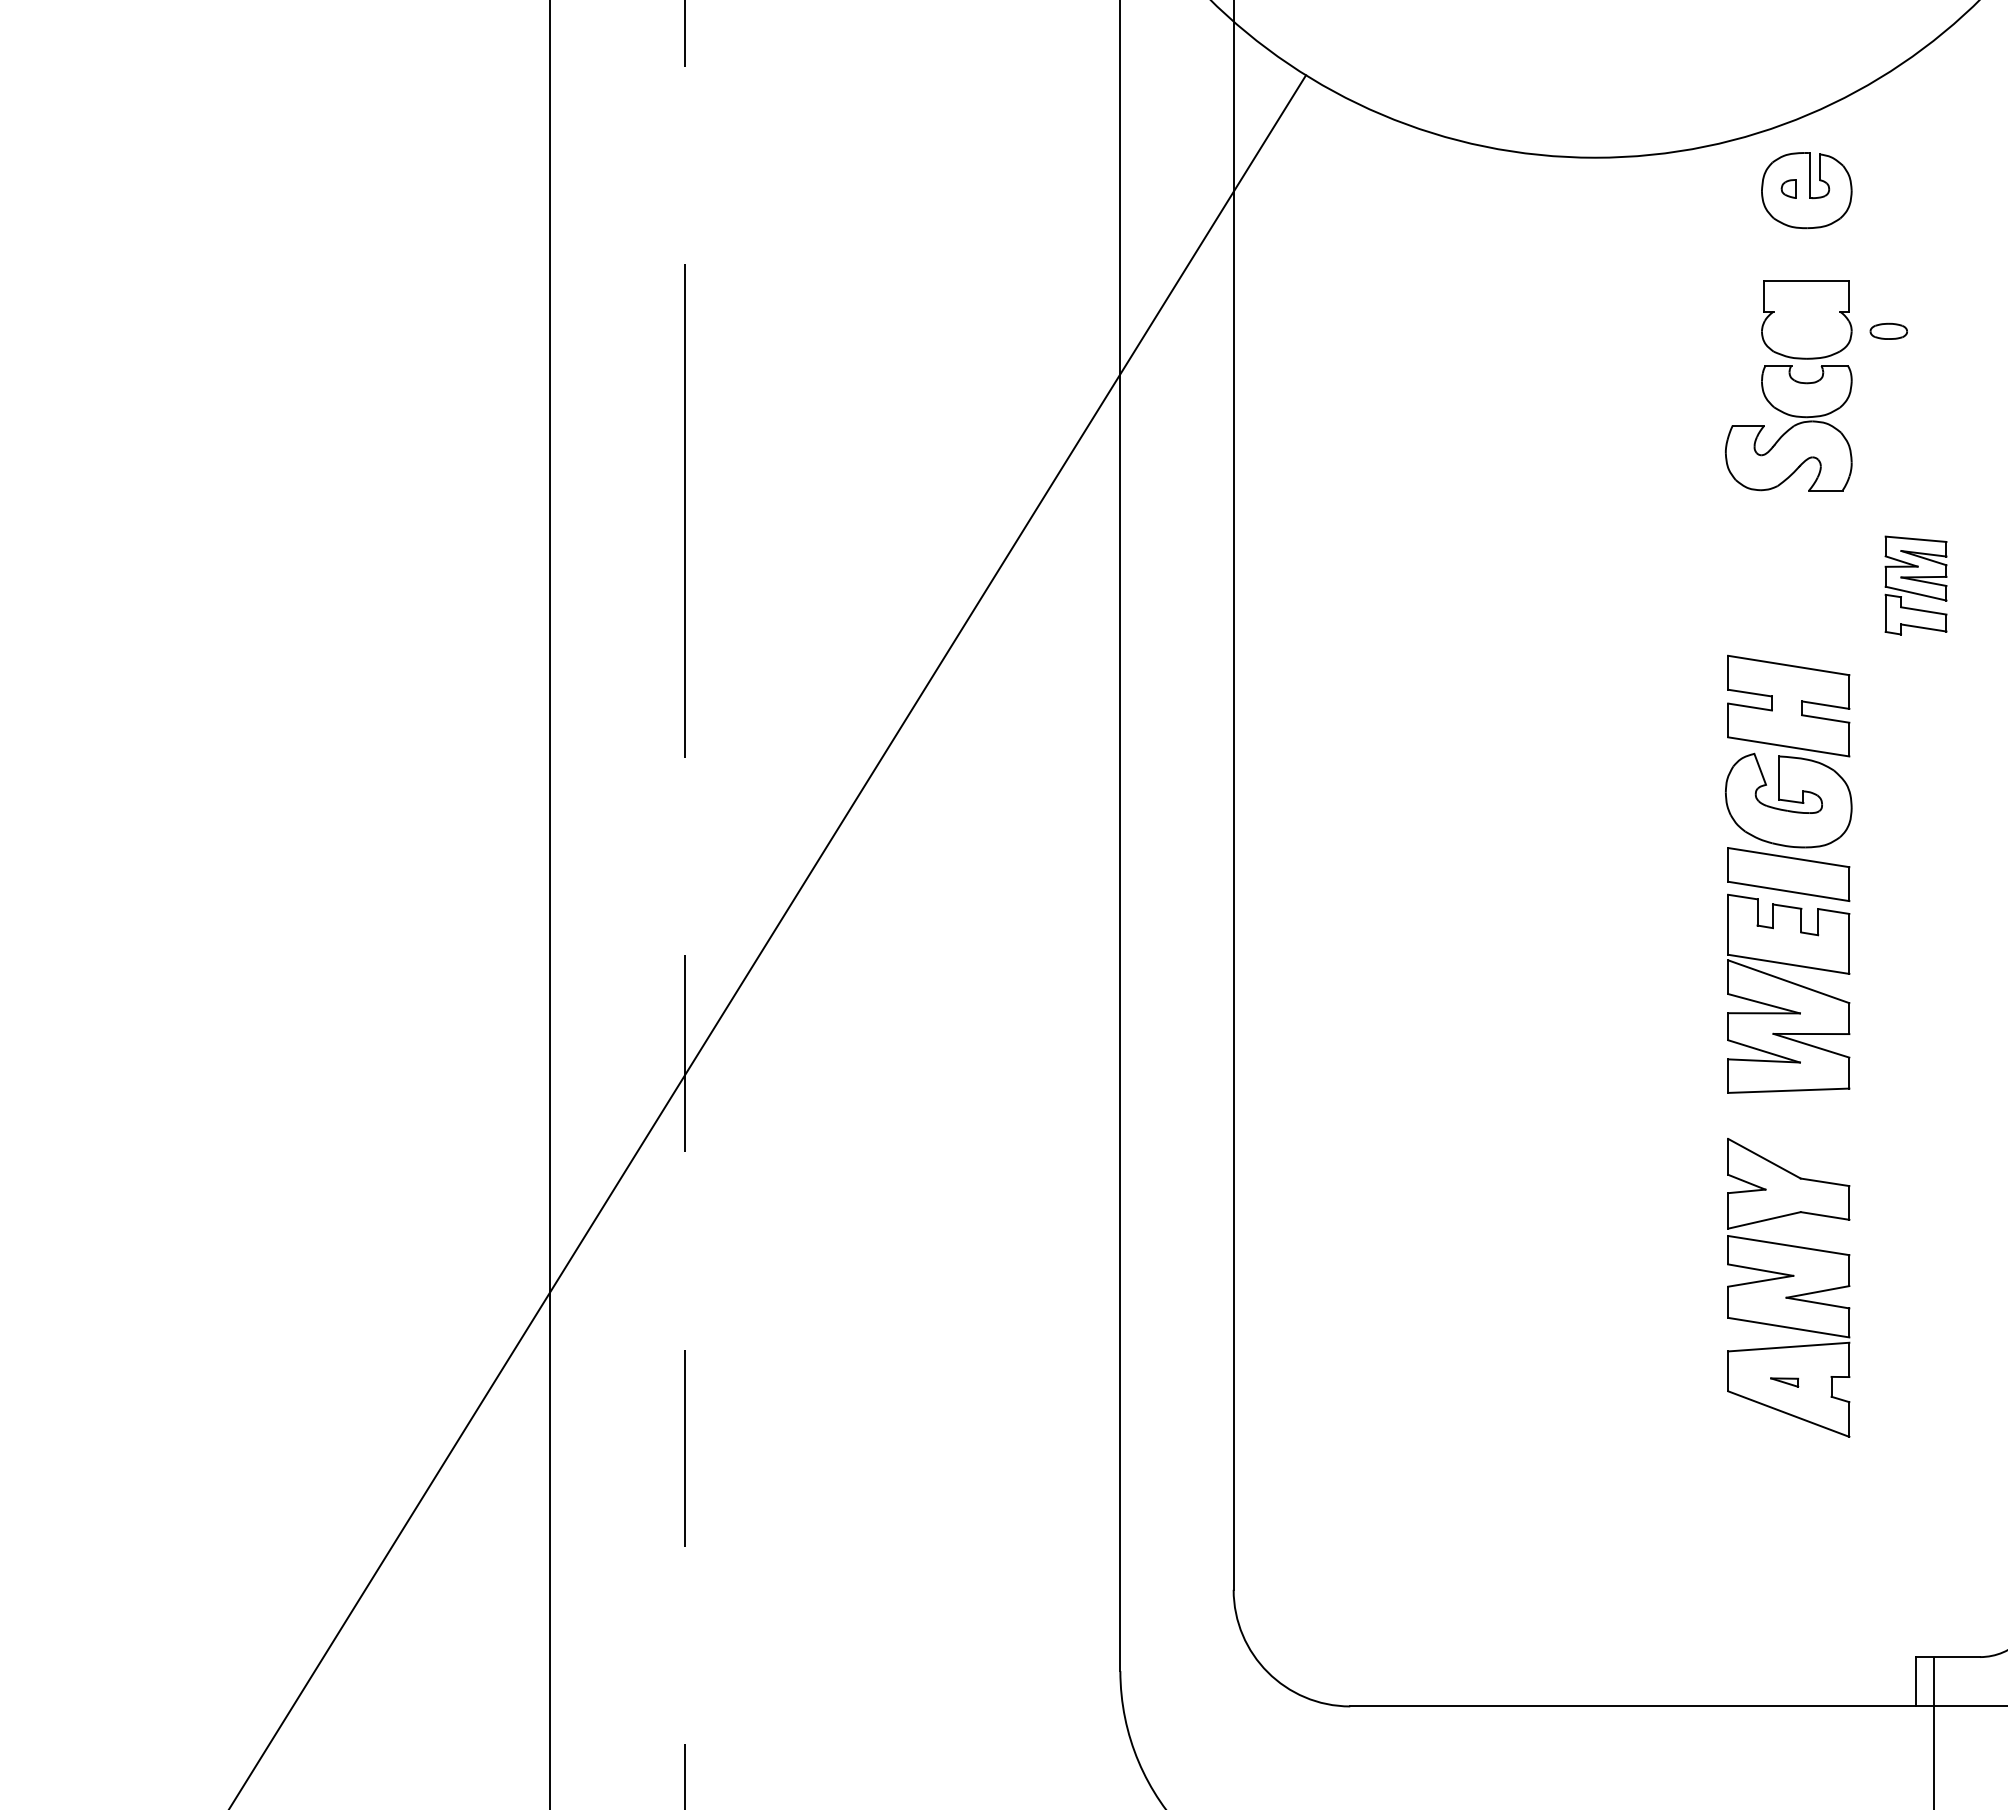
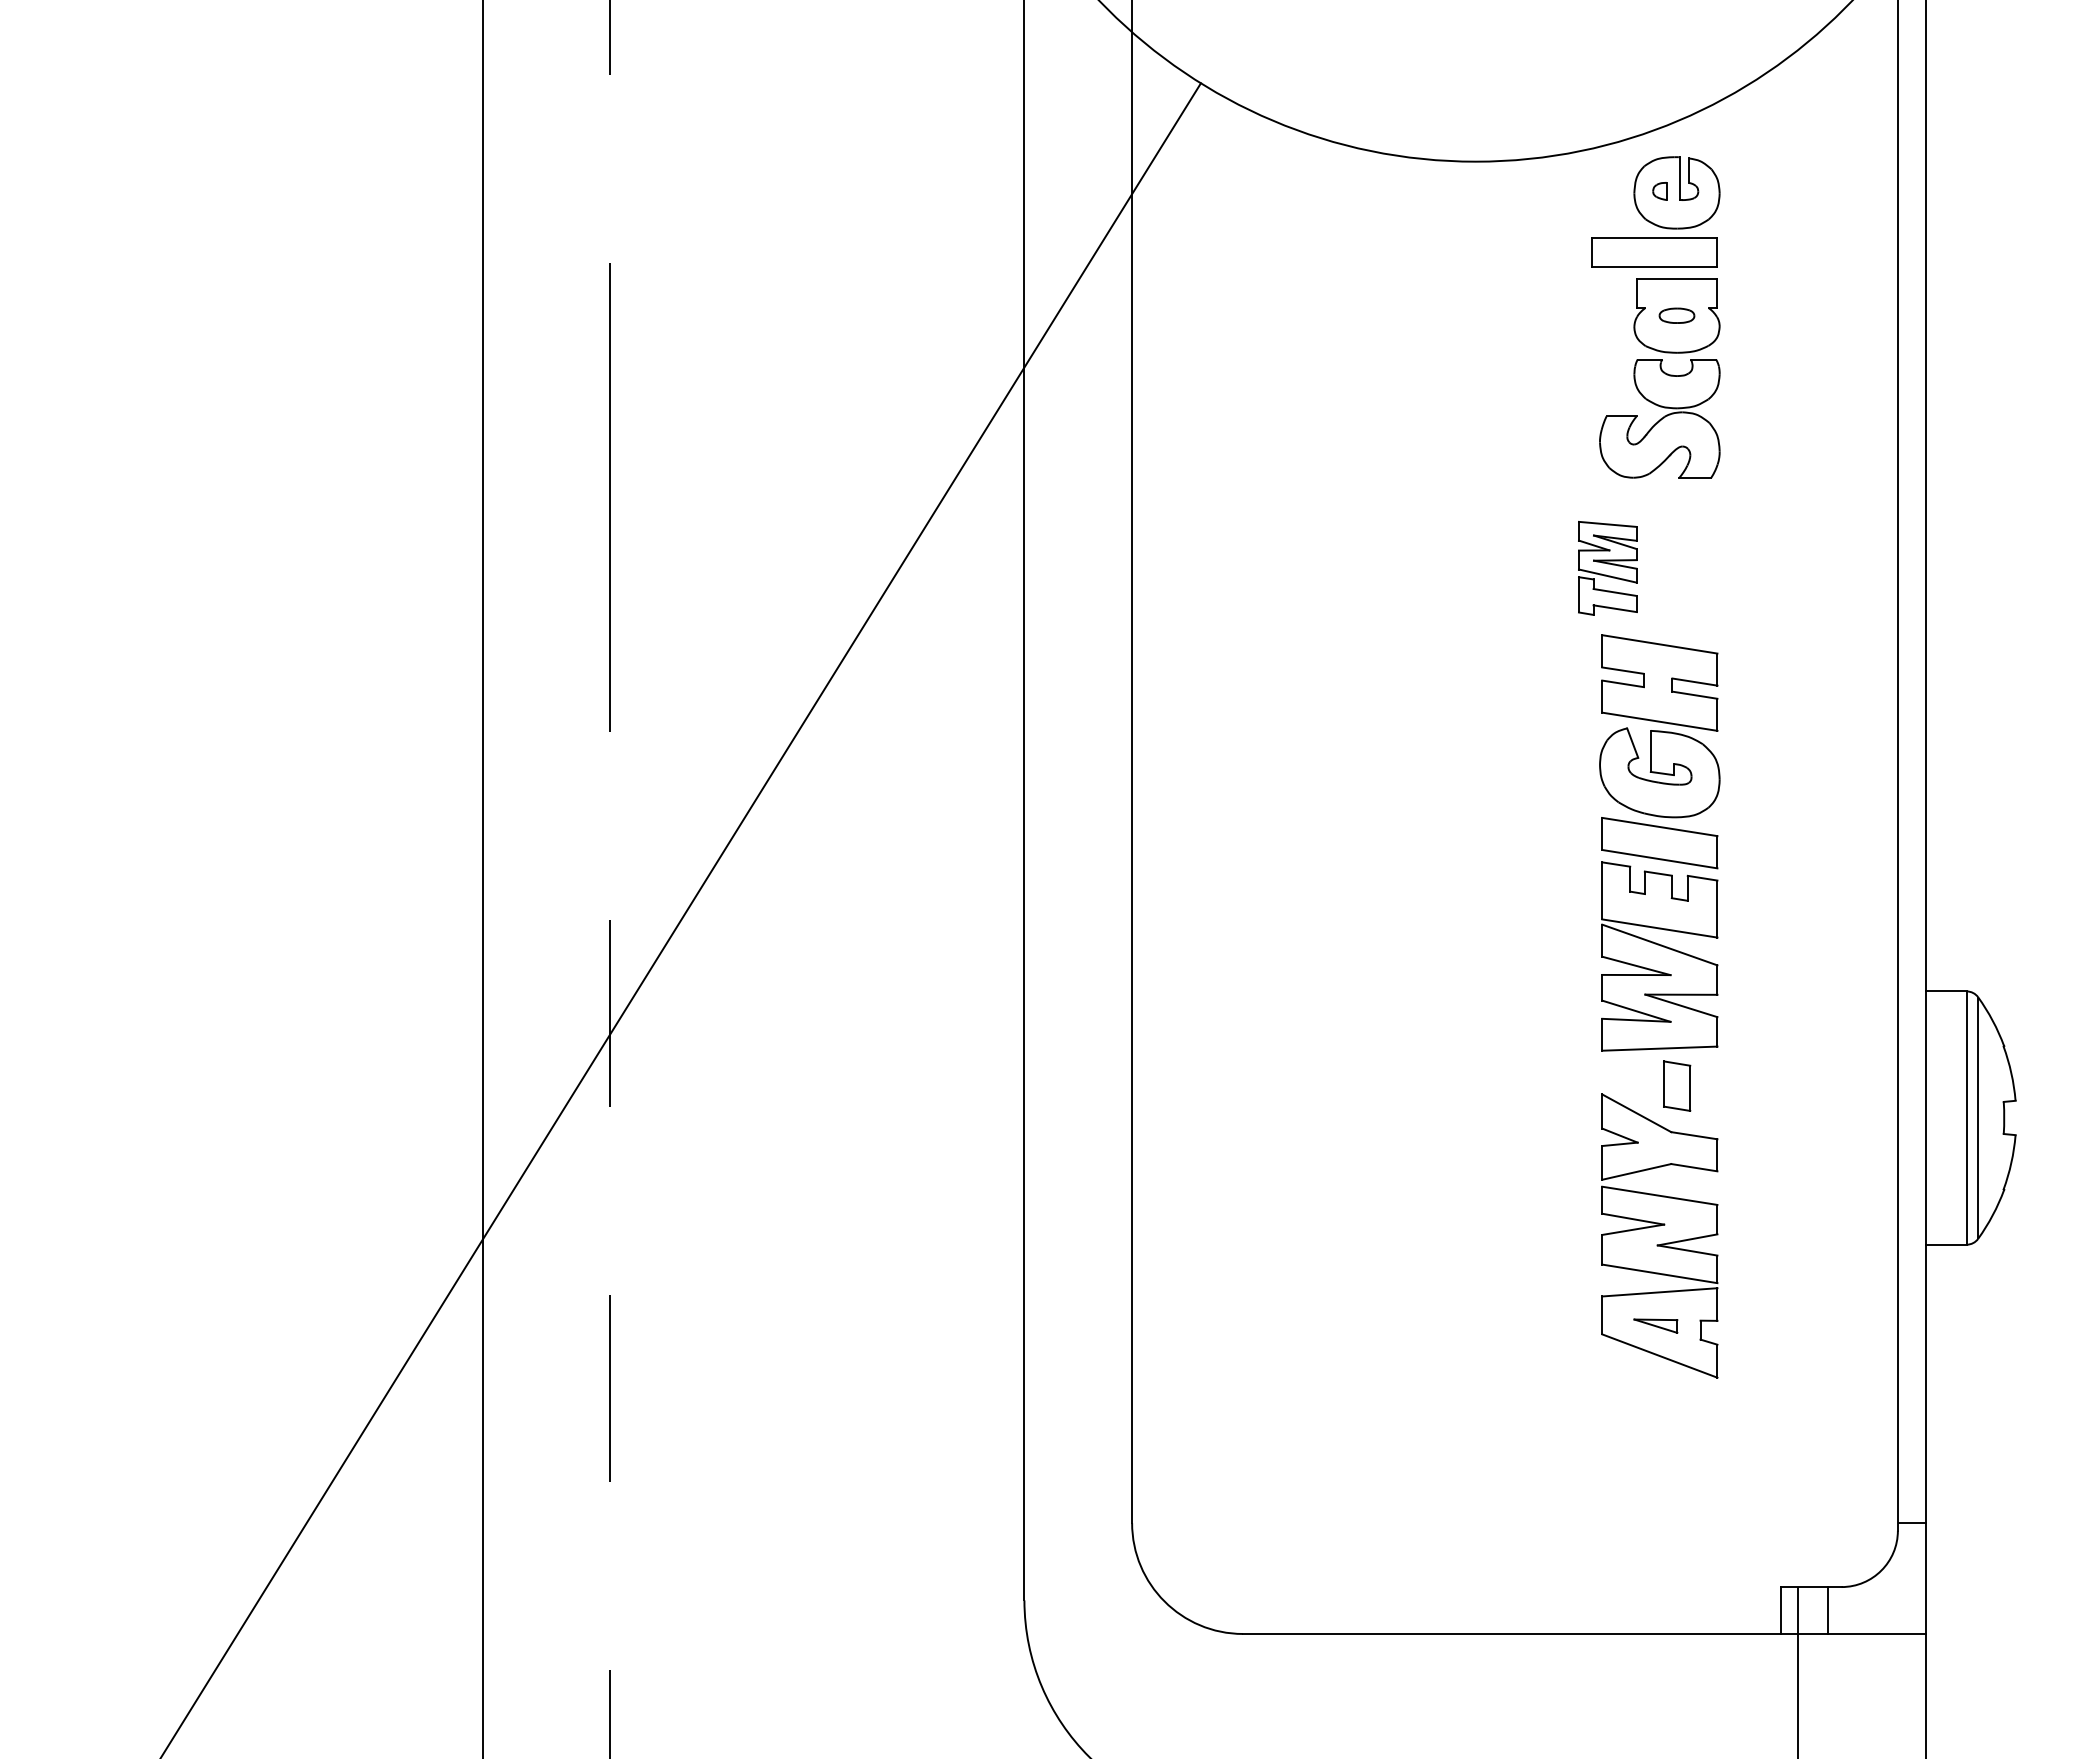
part: (1783, 253) -> (1654, 252), added
part: (1888, 331) -> (1676, 315), moved
part: (1915, 585) -> (1607, 568), moved
part: (1807, 1129) -> (1677, 1085), added
part: (1784, 1381) -> (1655, 1325), size x1.67
line: (1965, 1681) -> (1827, 1610), added

